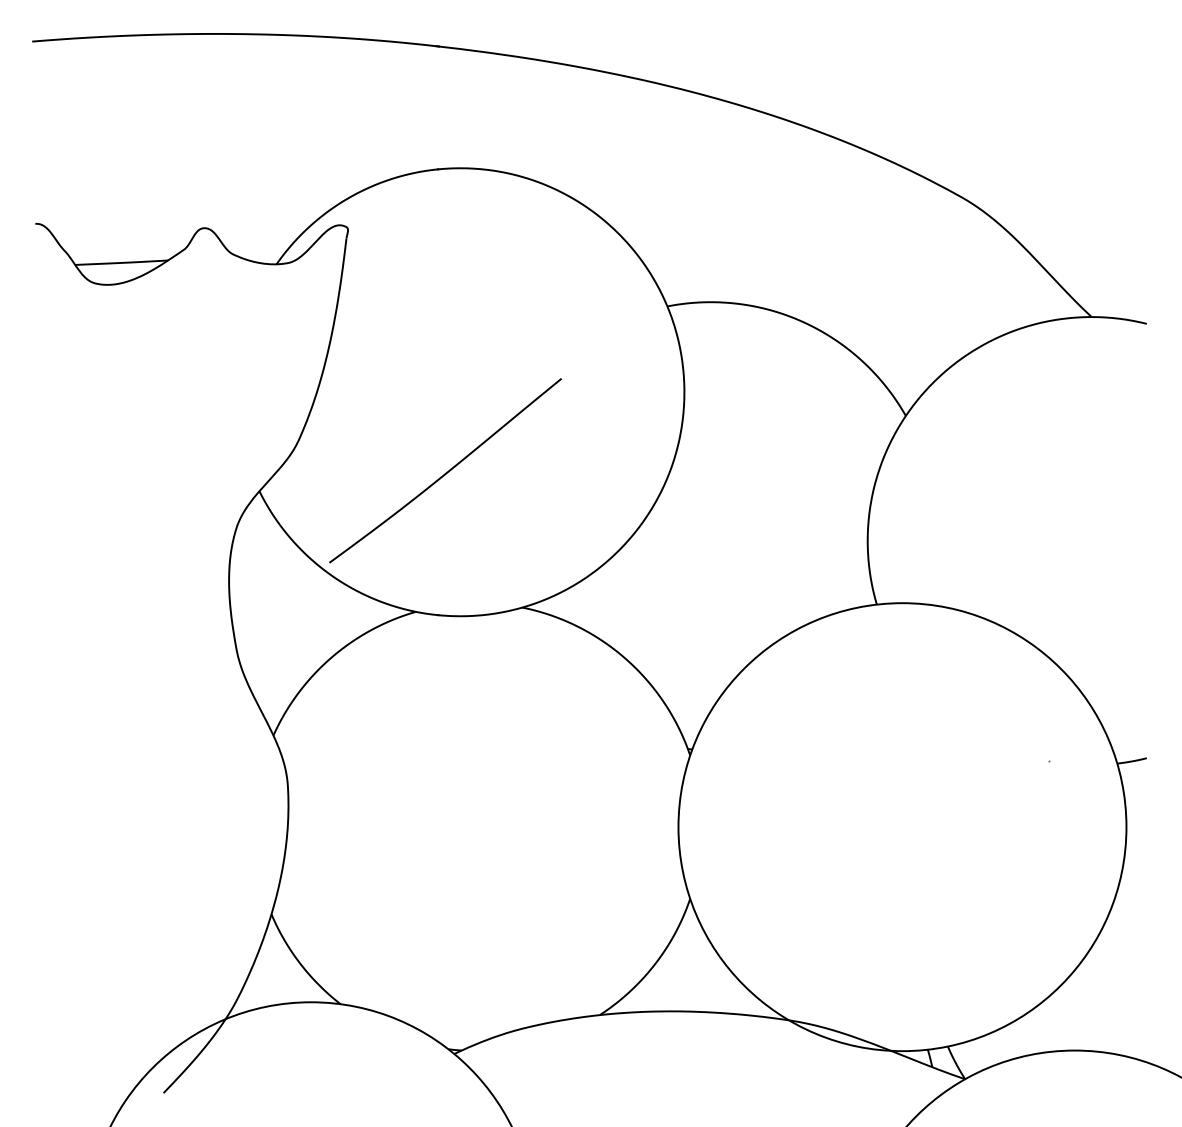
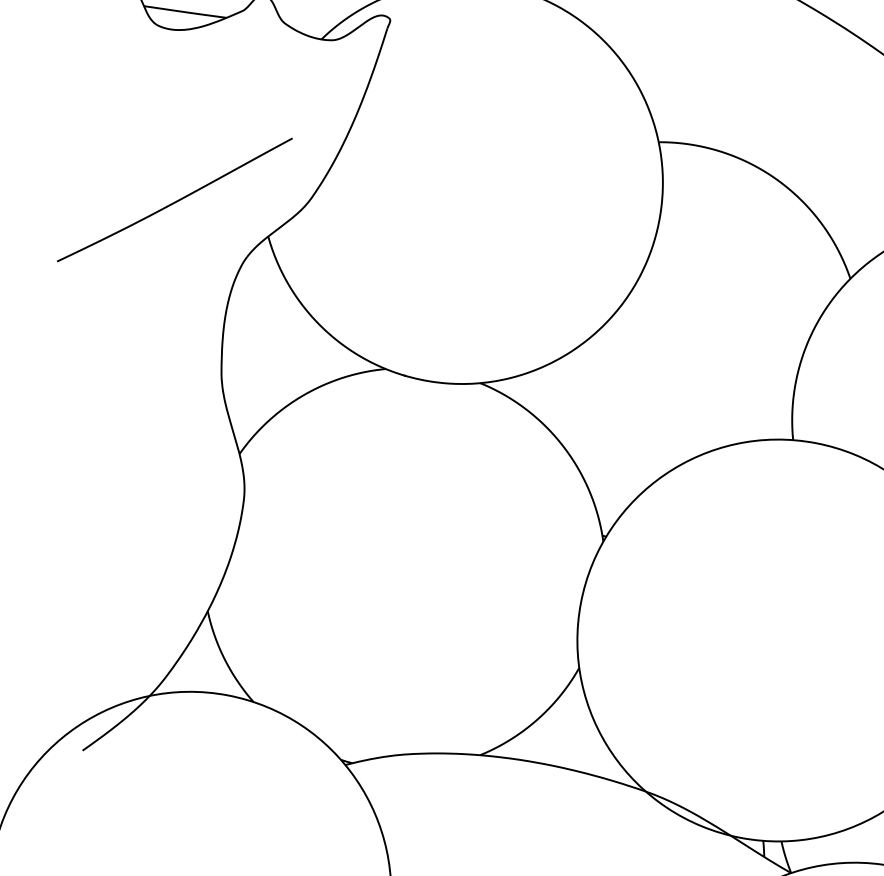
curve: (445, 472) -> (174, 201), moved

